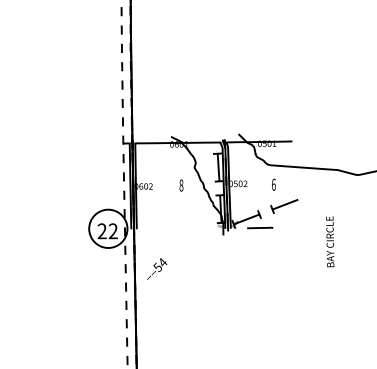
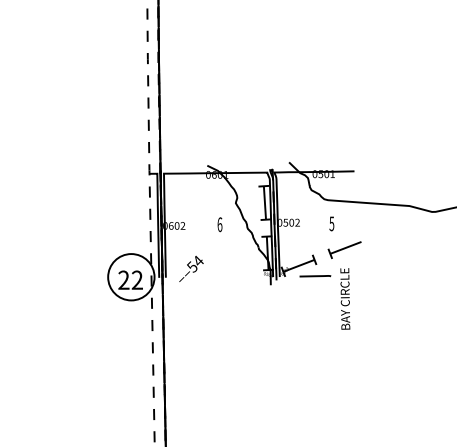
text: (273, 184) -> (331, 223), 6 -> 5
text: (181, 185) -> (219, 224), 8 -> 6
text: (330, 241) -> (345, 298), moved
text: (157, 268) -> (191, 268), moved

